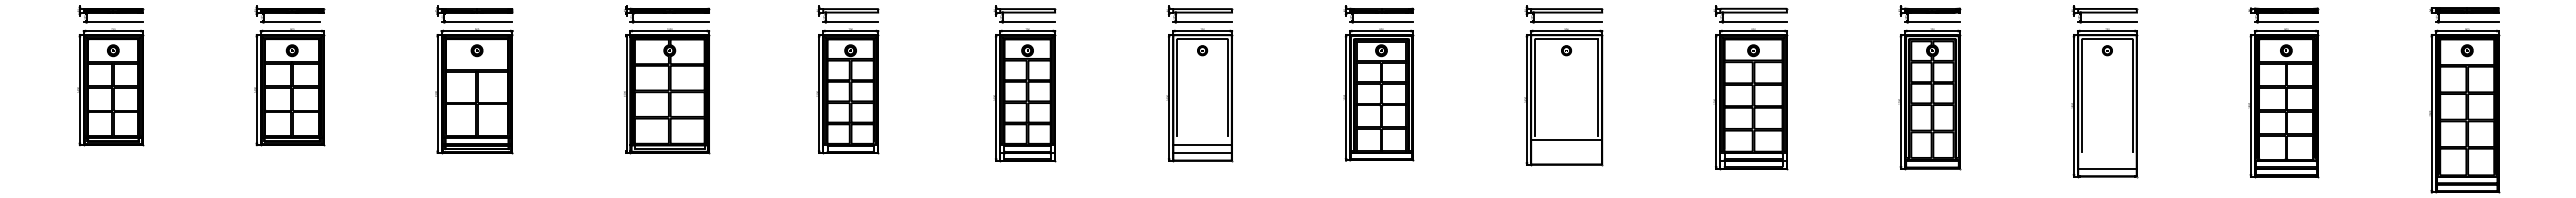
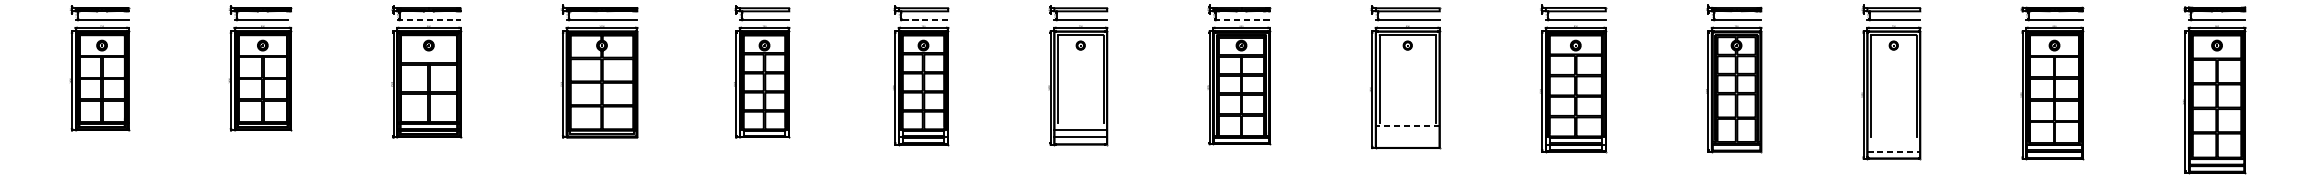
line: (477, 22) -> (429, 20), solid -> dashed
line: (1027, 22) -> (923, 20), solid -> dashed
line: (1380, 22) -> (1240, 20), solid -> dashed
line: (1566, 140) -> (1407, 126), solid -> dashed
line: (2107, 168) -> (1893, 151), solid -> dashed

